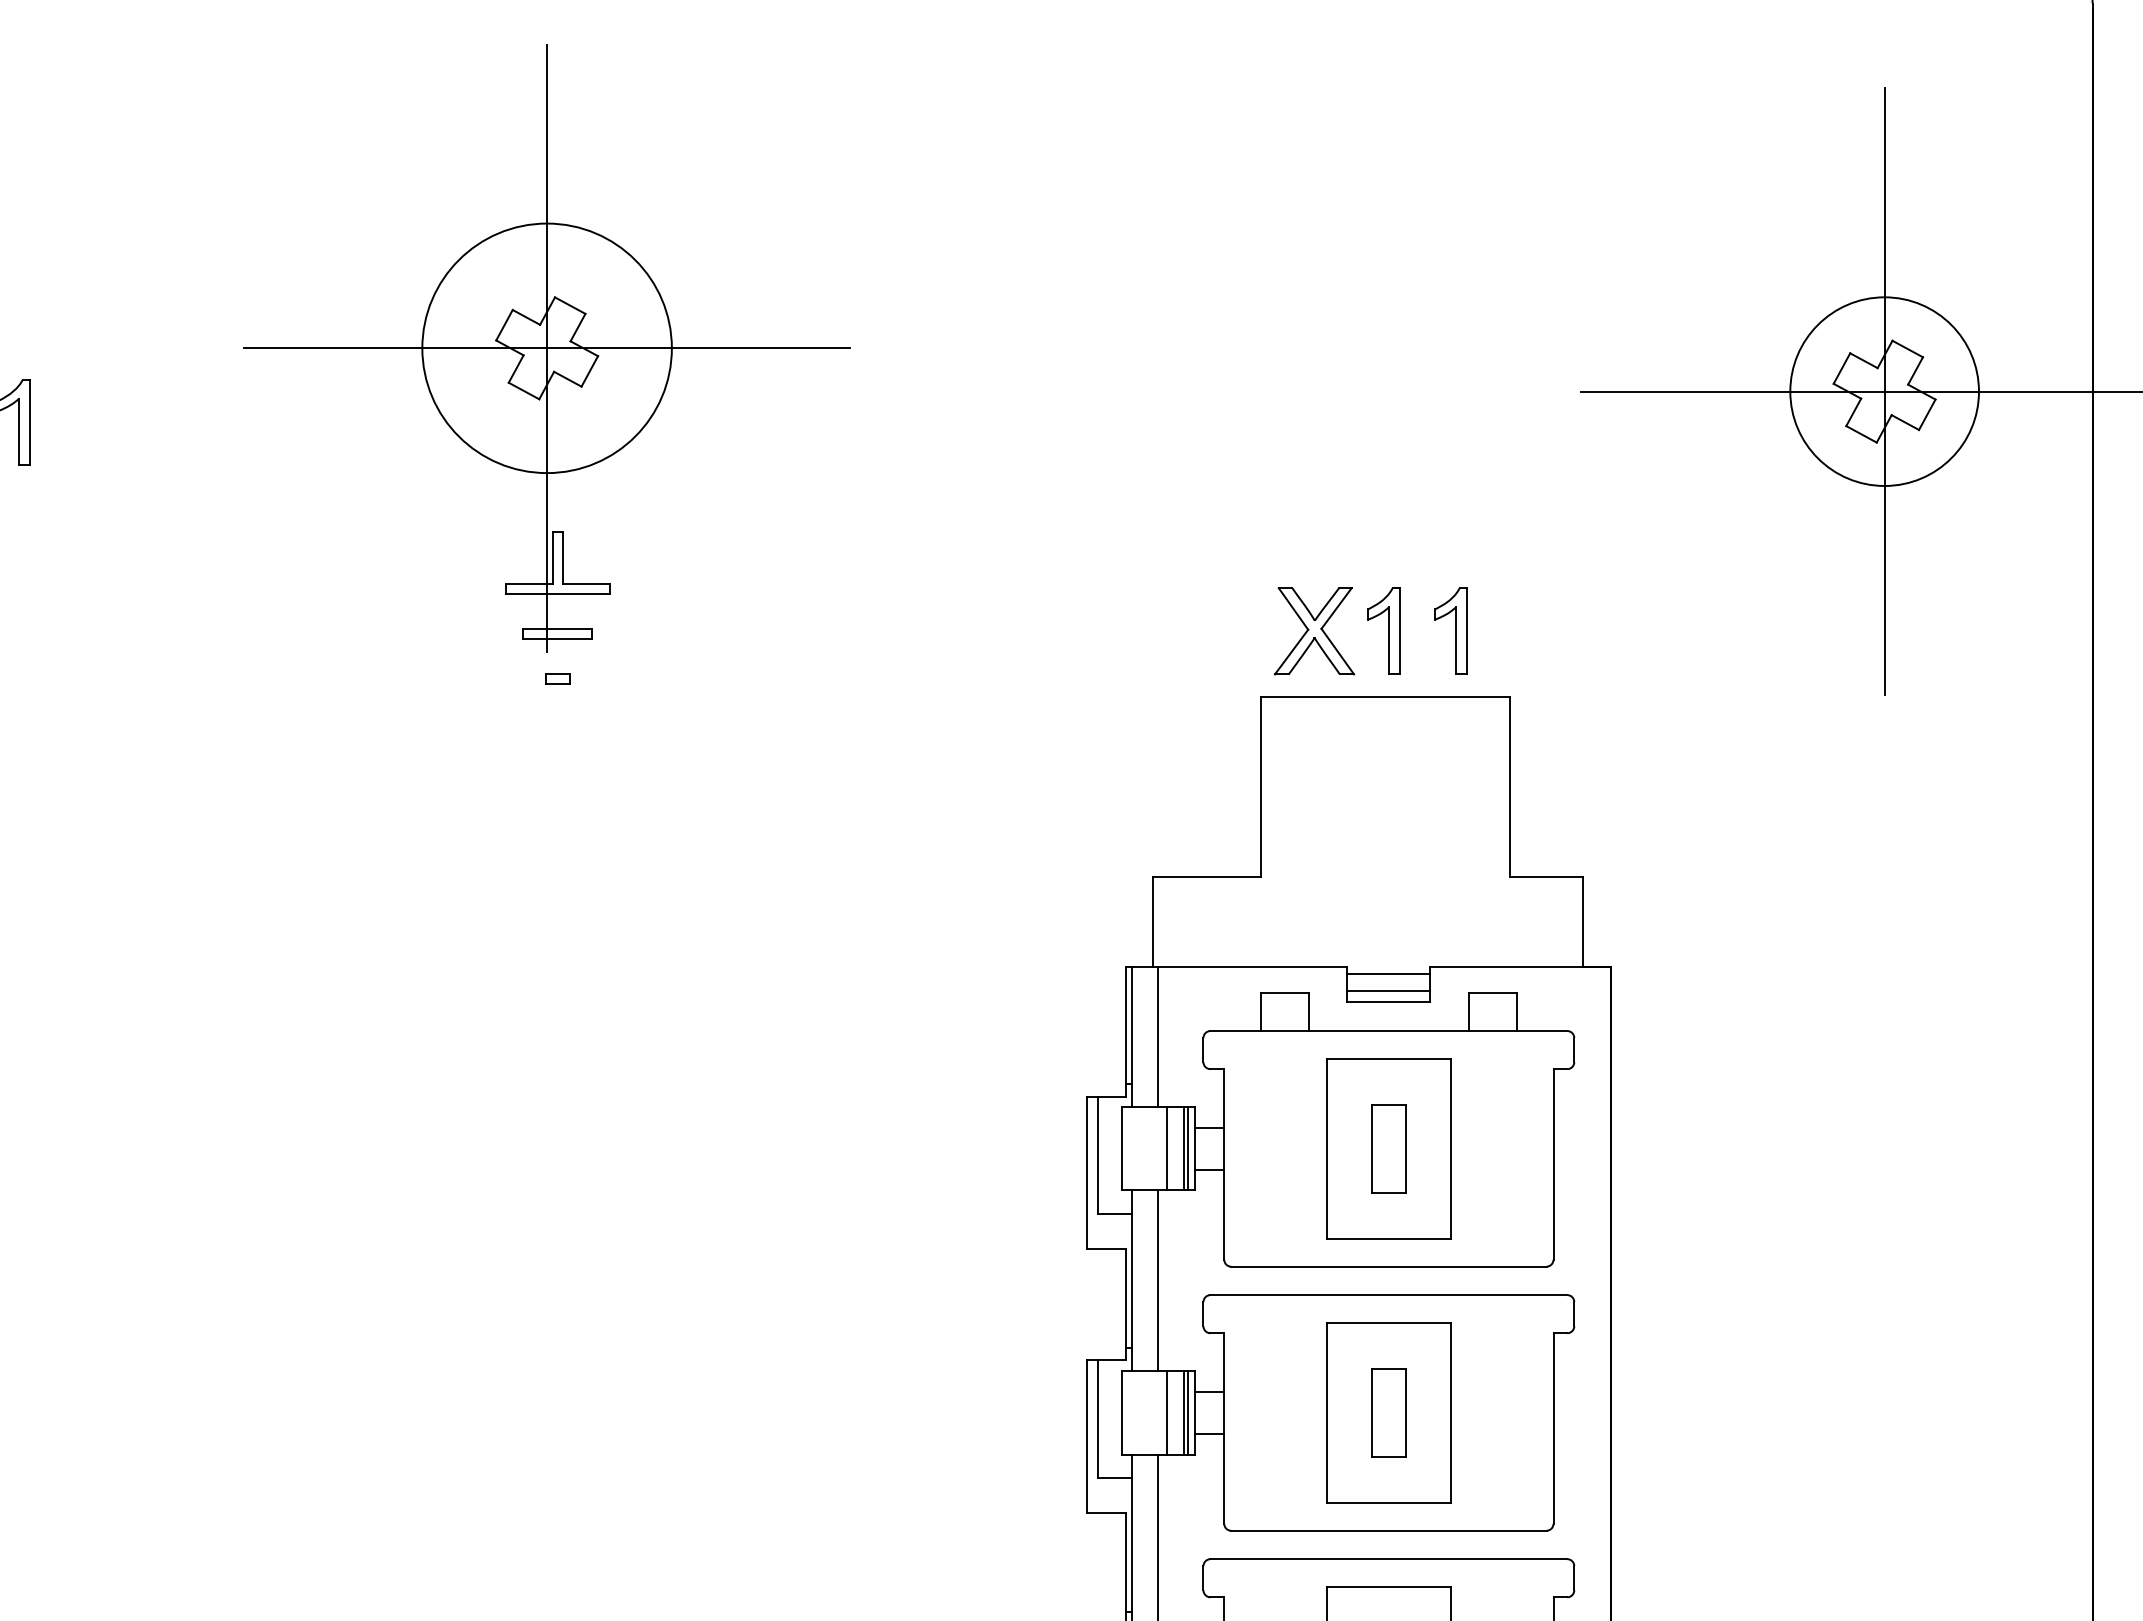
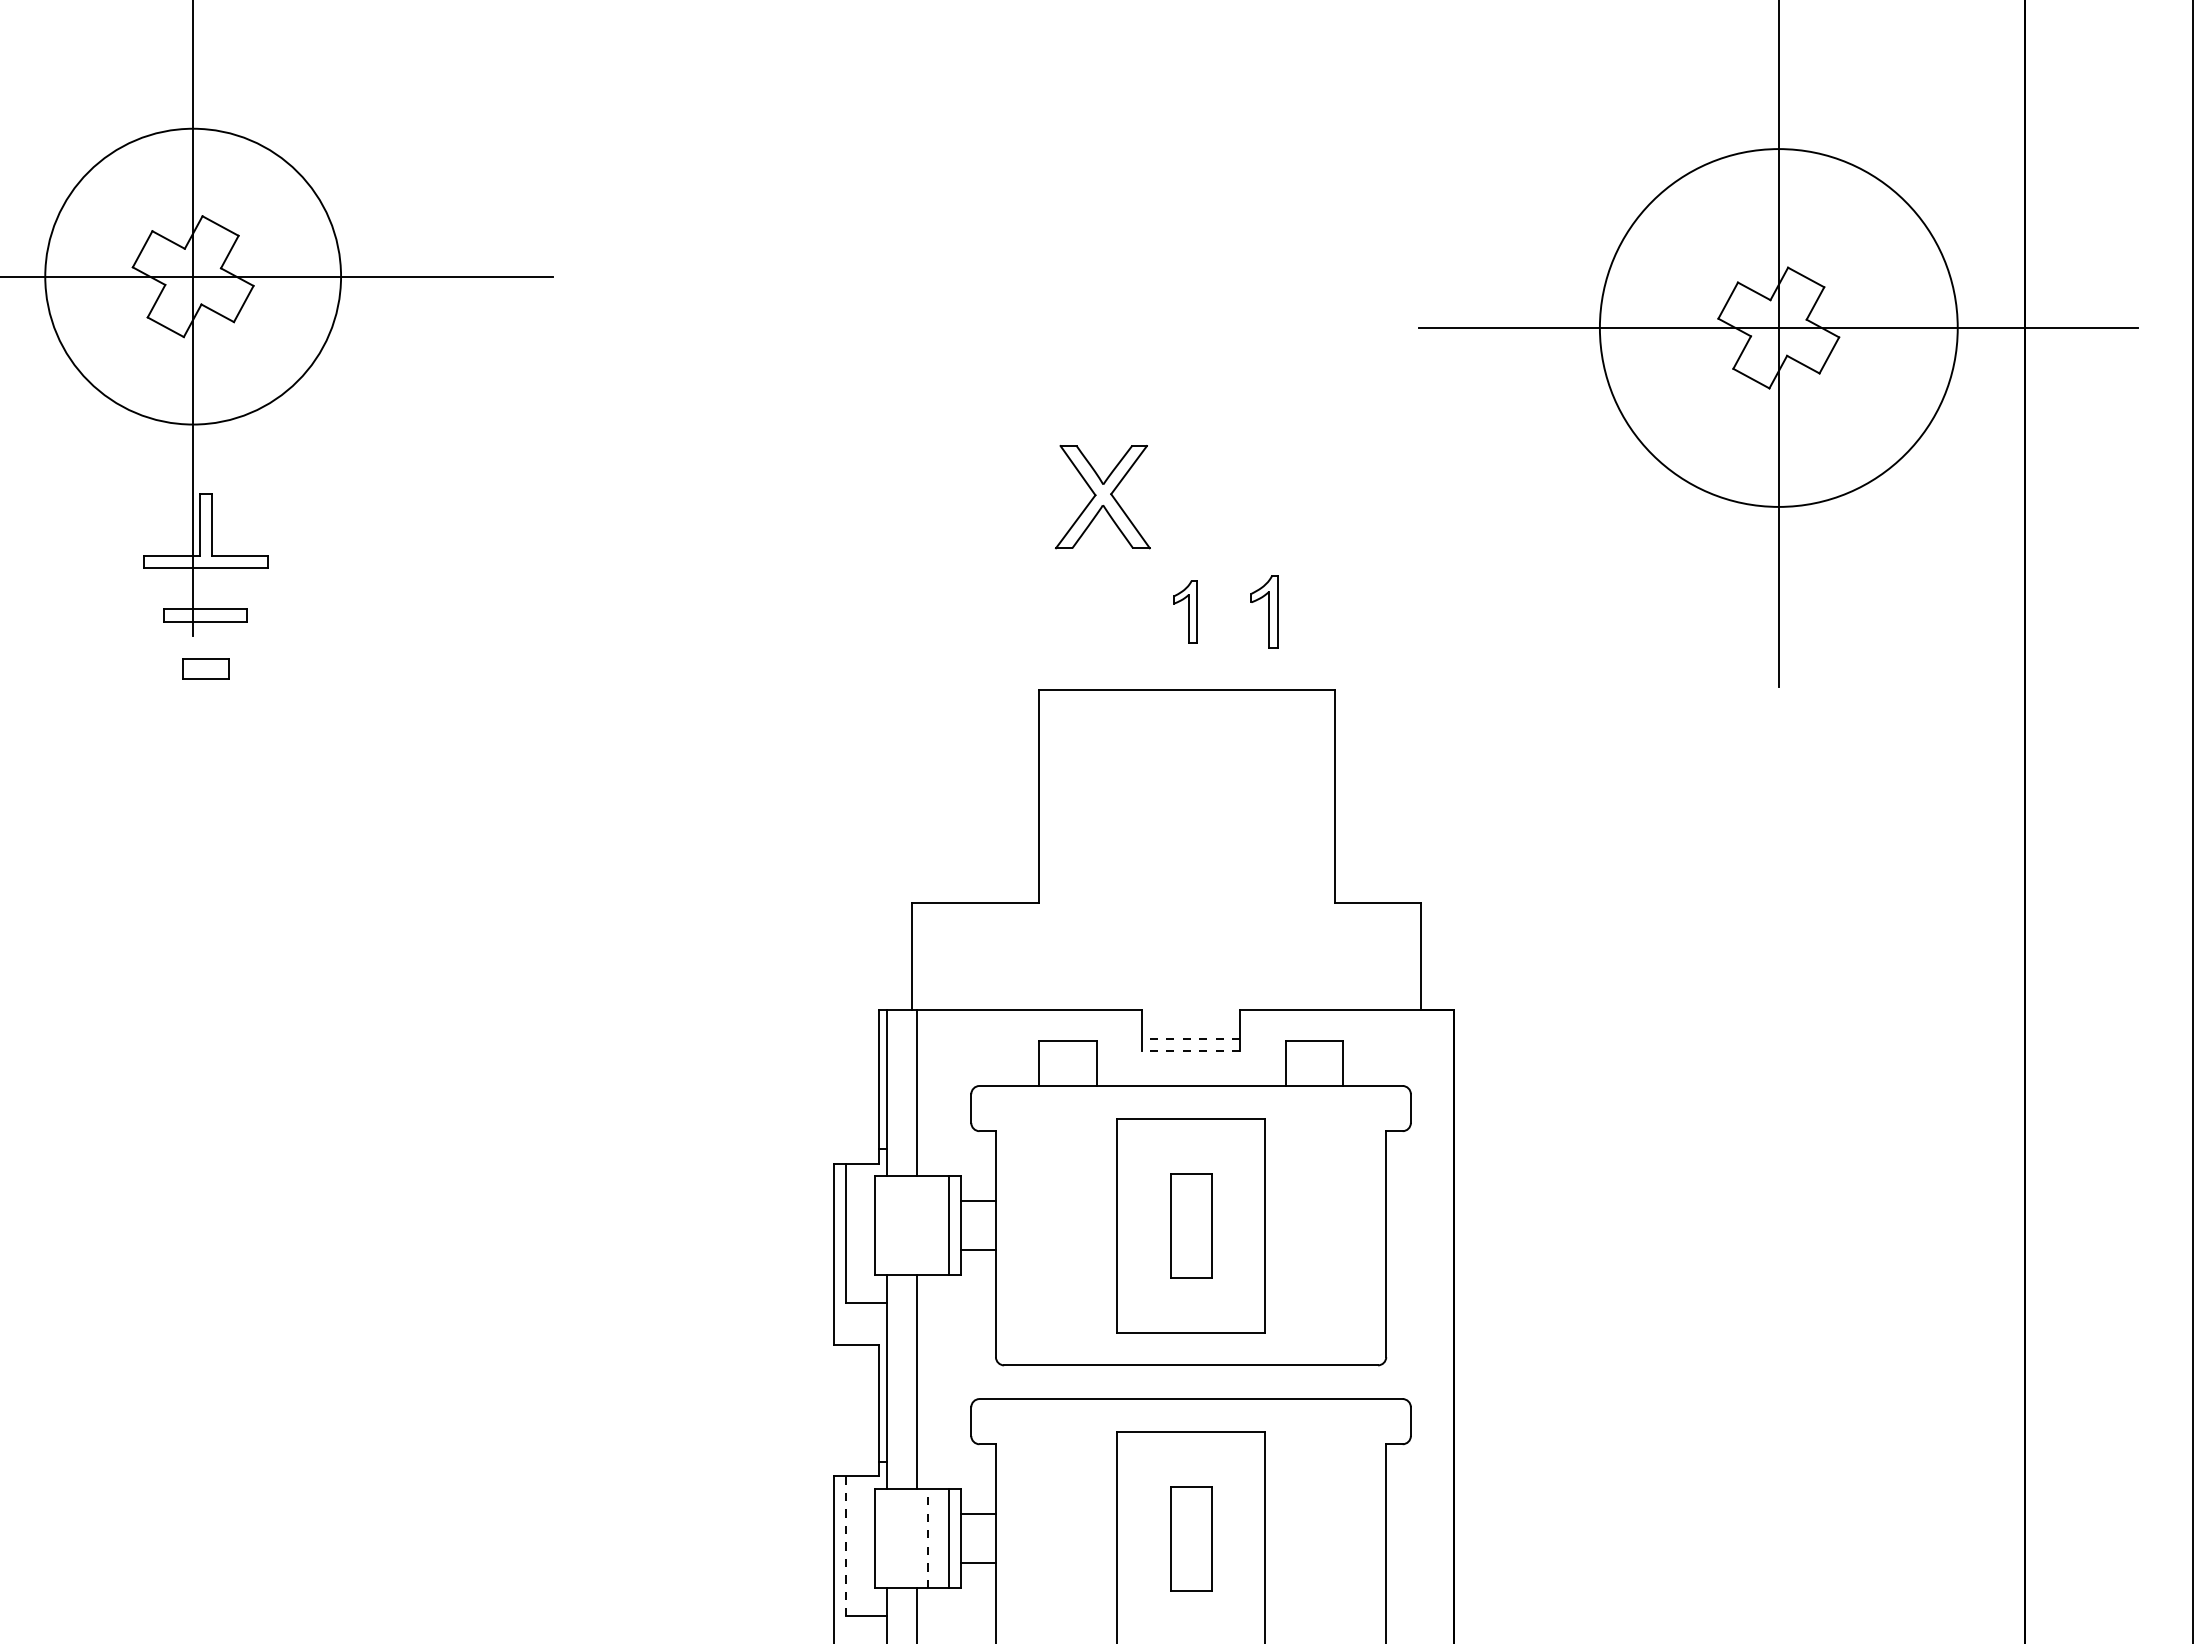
circle: (1884, 391) -> (1778, 327), size x1.6
part: (1383, 630) -> (1184, 611), size x0.6
part: (1450, 630) -> (1264, 611), size x0.7
part: (1314, 631) -> (1102, 497), moved
part: (557, 678) -> (205, 668), size x1.6
line: (1388, 973) -> (1190, 1017), removed
line: (1388, 991) -> (1190, 1039), solid -> dashed
line: (1388, 1001) -> (1190, 1050), solid -> dashed
line: (1167, 1148) -> (928, 1225), removed
line: (1187, 1148) -> (952, 1225), removed
line: (1167, 1412) -> (928, 1538), solid -> dashed
line: (1187, 1412) -> (952, 1538), removed
line: (1097, 1419) -> (845, 1546), solid -> dashed

